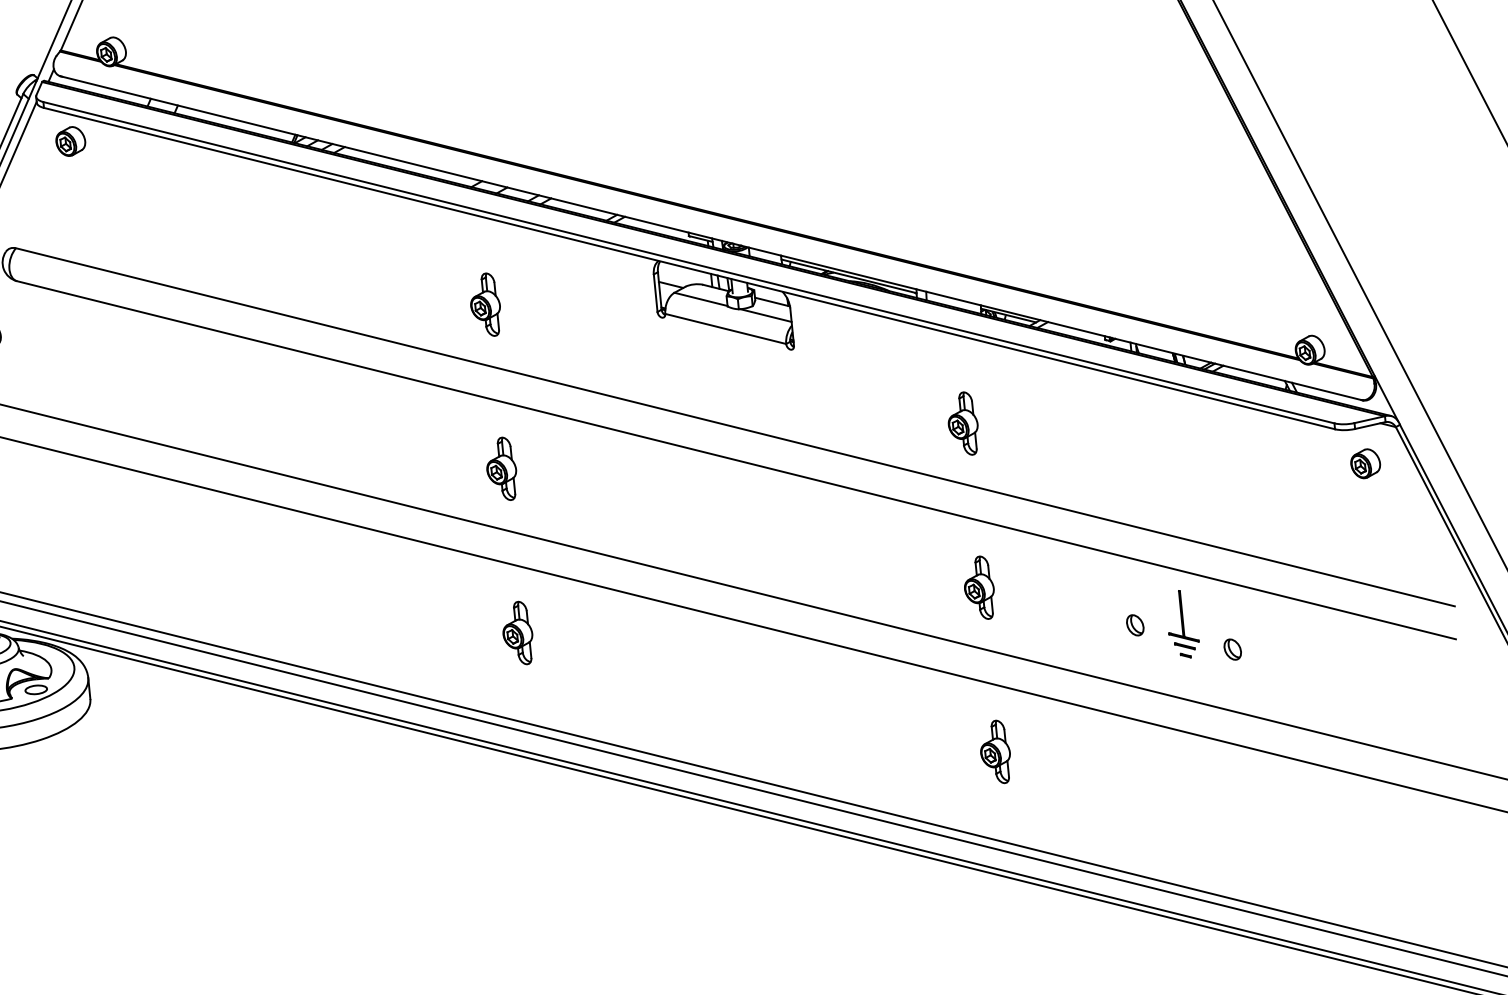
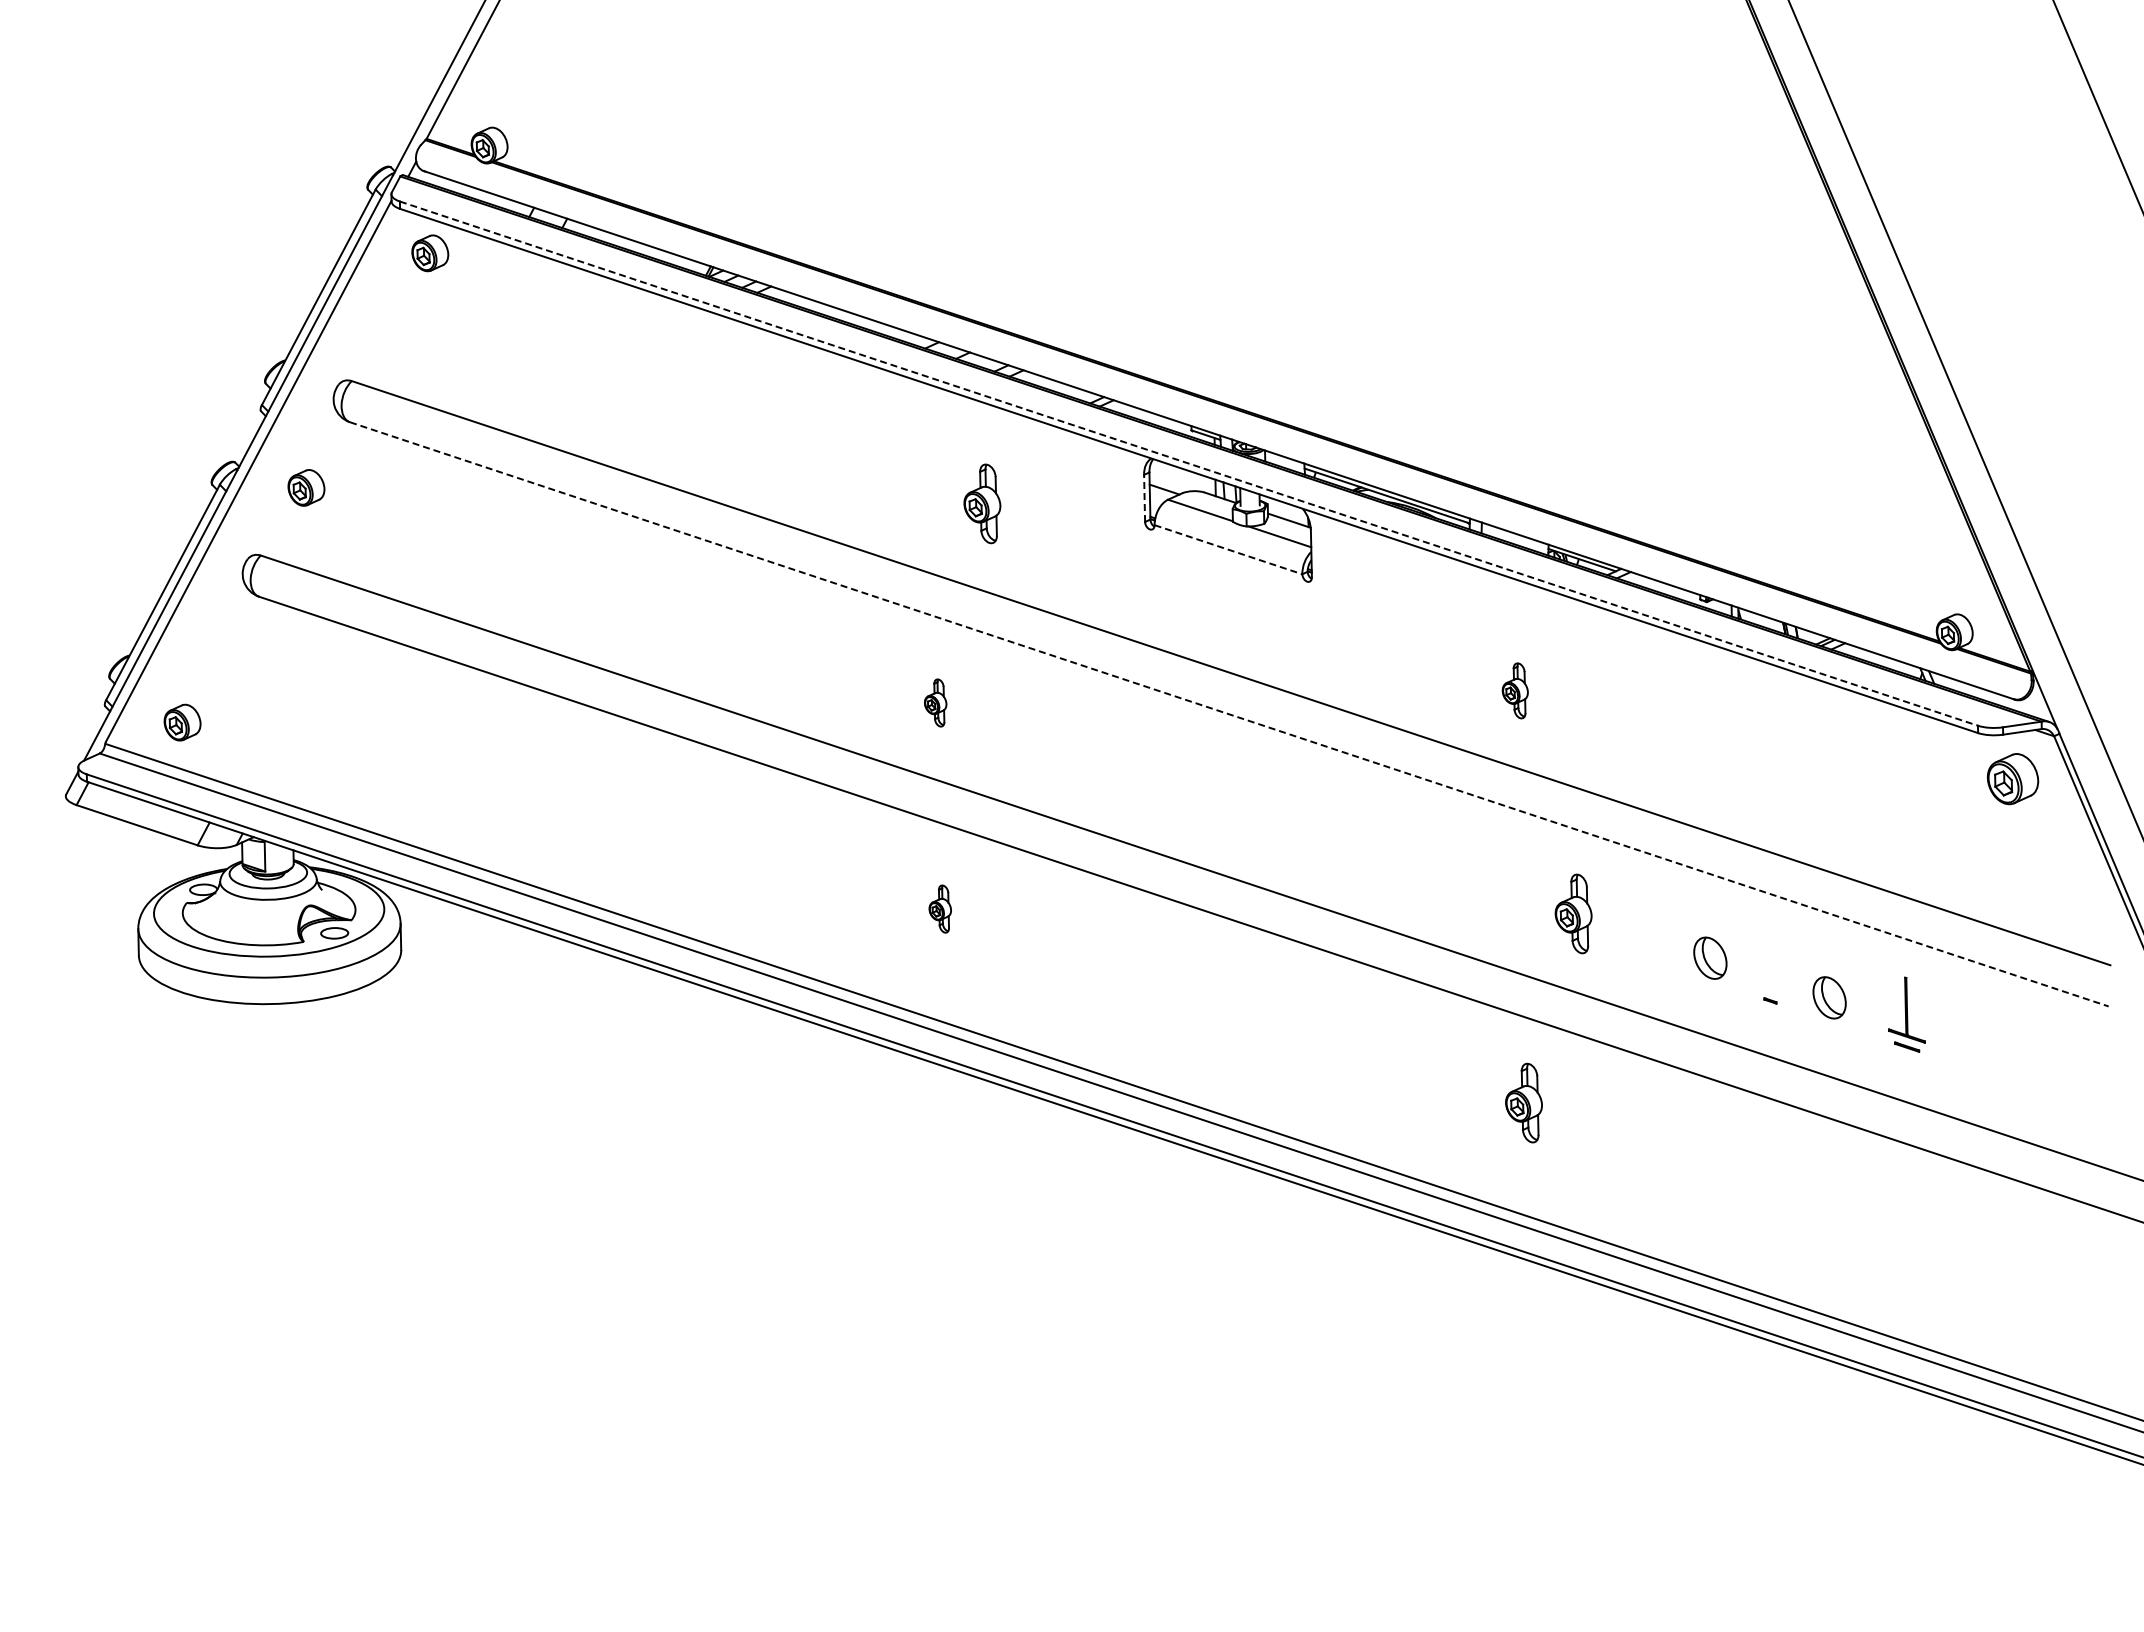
line: (689, 262) -> (1189, 463), solid -> dashed
line: (655, 293) -> (1144, 498), solid -> dashed
part: (485, 304) -> (982, 503), moved
line: (725, 328) -> (1228, 549), solid -> dashed
part: (963, 423) -> (1515, 690), size x0.7
line: (736, 460) -> (1229, 714), solid -> dashed
part: (1365, 463) -> (2012, 778), size x1.4
part: (501, 468) -> (935, 702), size x0.6
part: (979, 587) -> (1573, 913), moved
part: (1182, 620) -> (1906, 1014), moved
part: (1135, 625) -> (1710, 958), size x1.6
part: (518, 632) -> (940, 908), size x0.6
part: (1232, 649) -> (1829, 997), size x1.6

